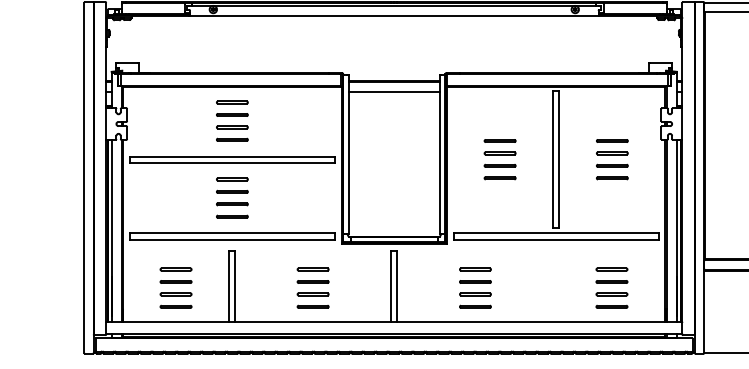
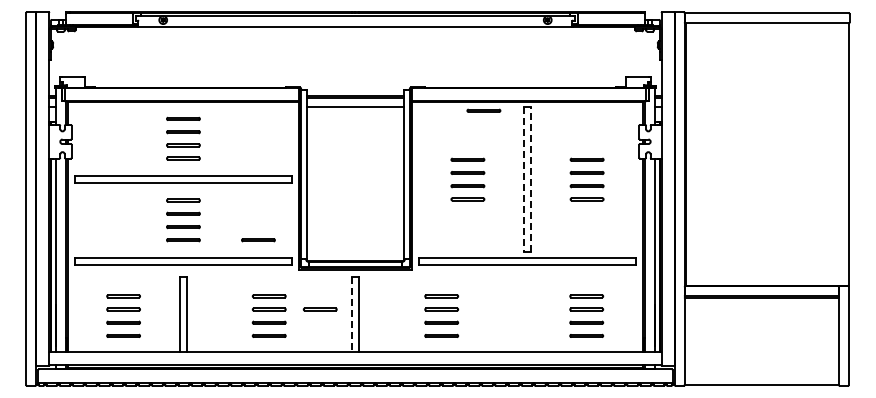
line: (514, 94) -> (483, 110), added
line: (553, 159) -> (524, 179), solid -> dashed
line: (559, 159) -> (530, 179), solid -> dashed
line: (303, 216) -> (258, 240), added
line: (360, 280) -> (319, 308), added
line: (391, 286) -> (352, 314), solid -> dashed

